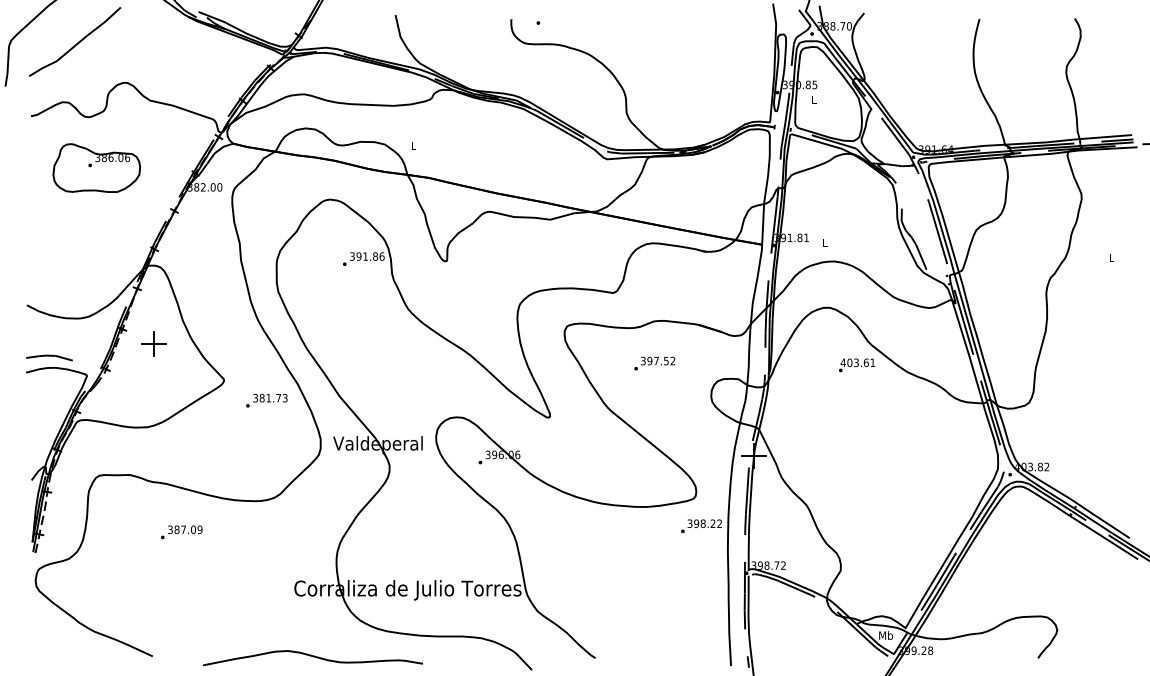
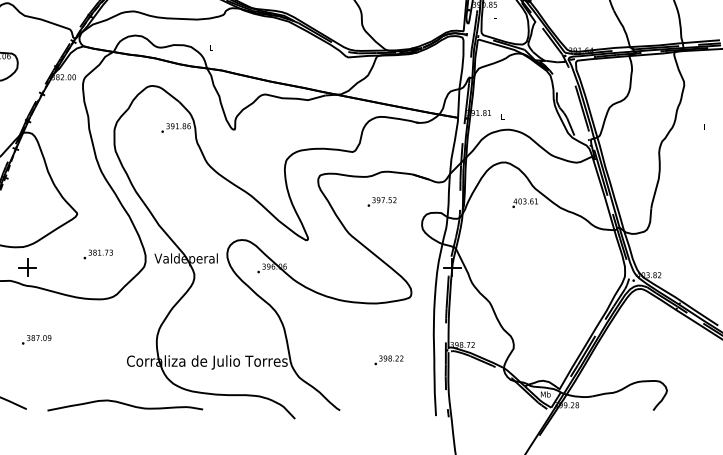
part: (153, 343) -> (27, 267), moved
text: (266, 400) -> (98, 254), moved
text: (701, 526) -> (388, 360), moved
text: (181, 532) -> (36, 339), moved
curve: (313, 657) -> (125, 405), moved

